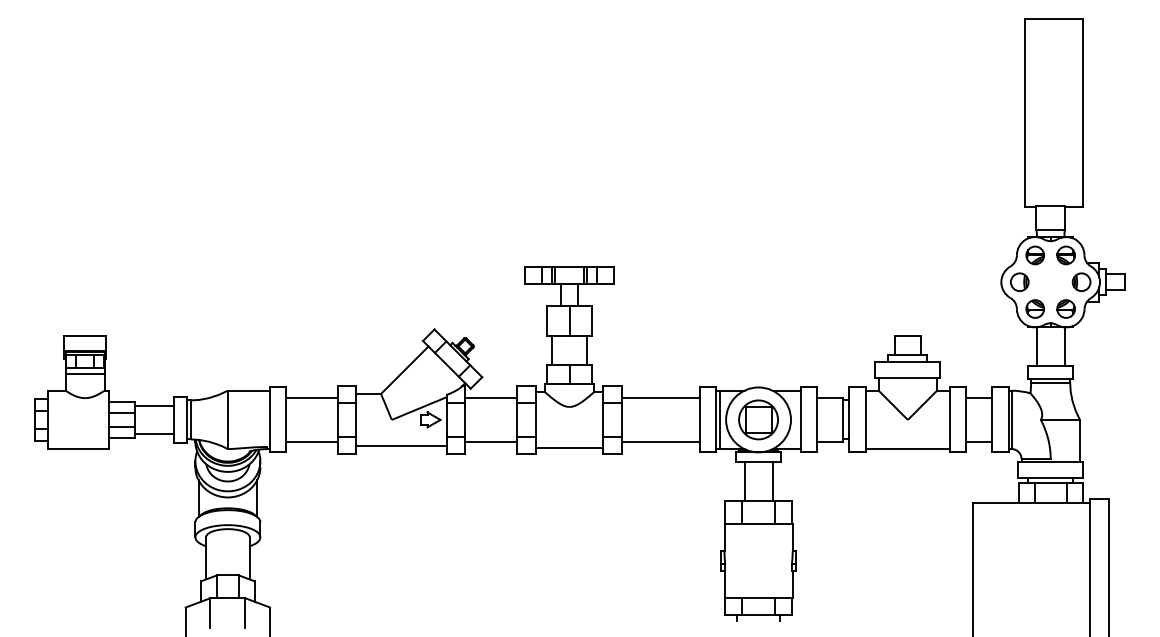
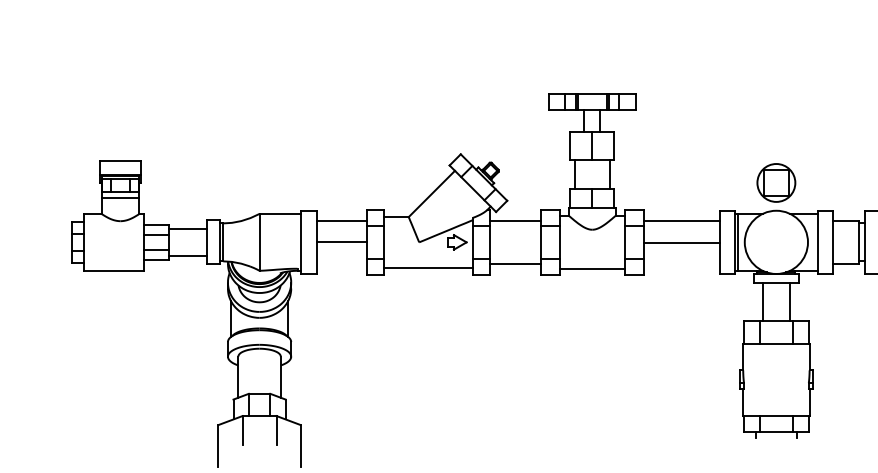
part: (758, 419) -> (776, 182), moved
line: (312, 441) -> (341, 241), moved
line: (661, 441) -> (681, 242), moved

